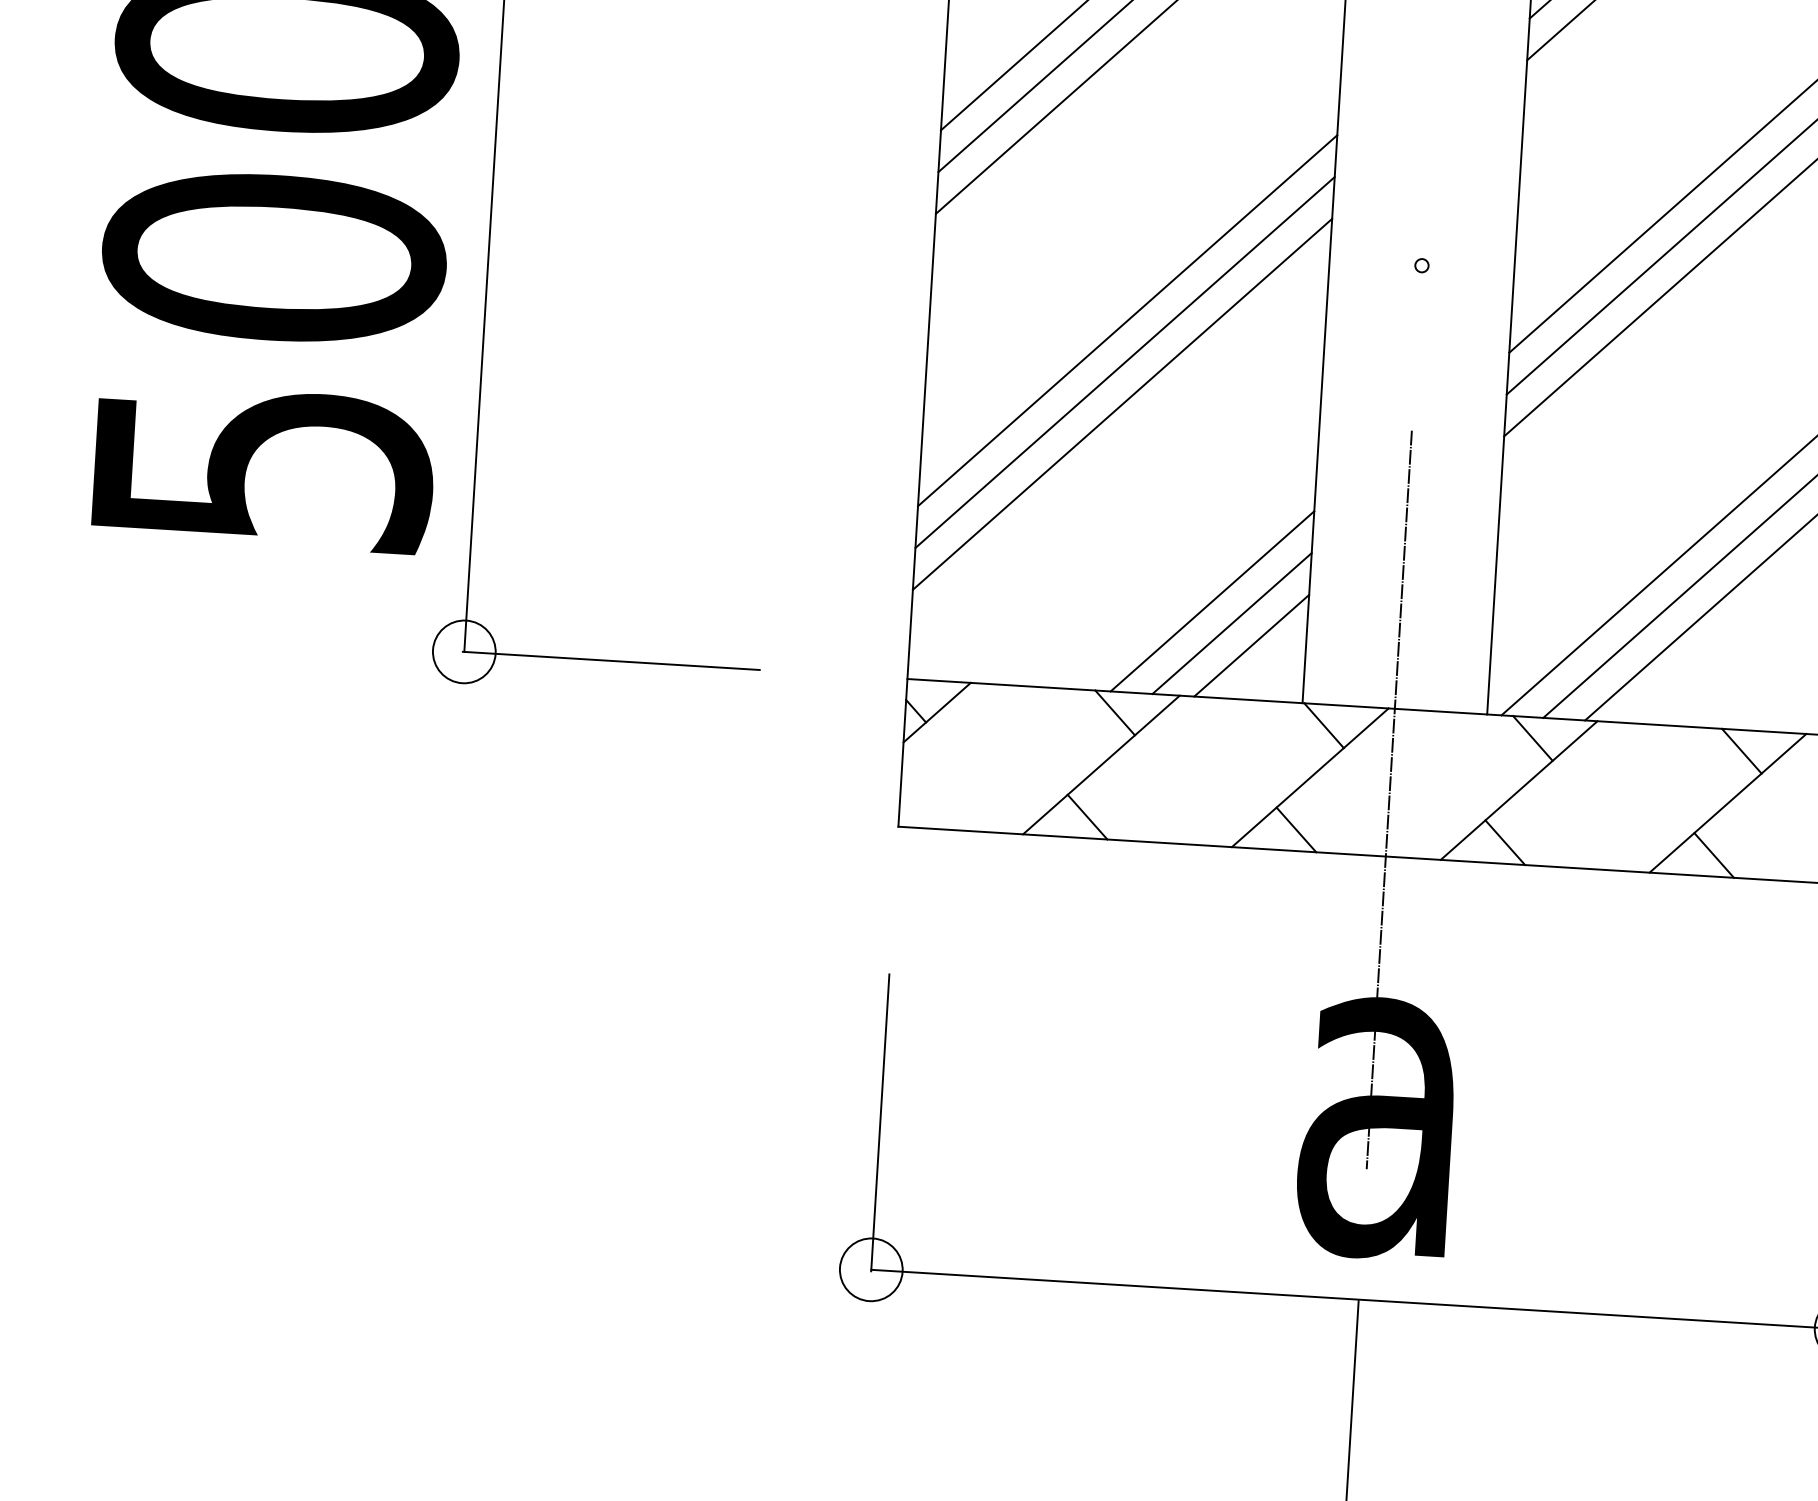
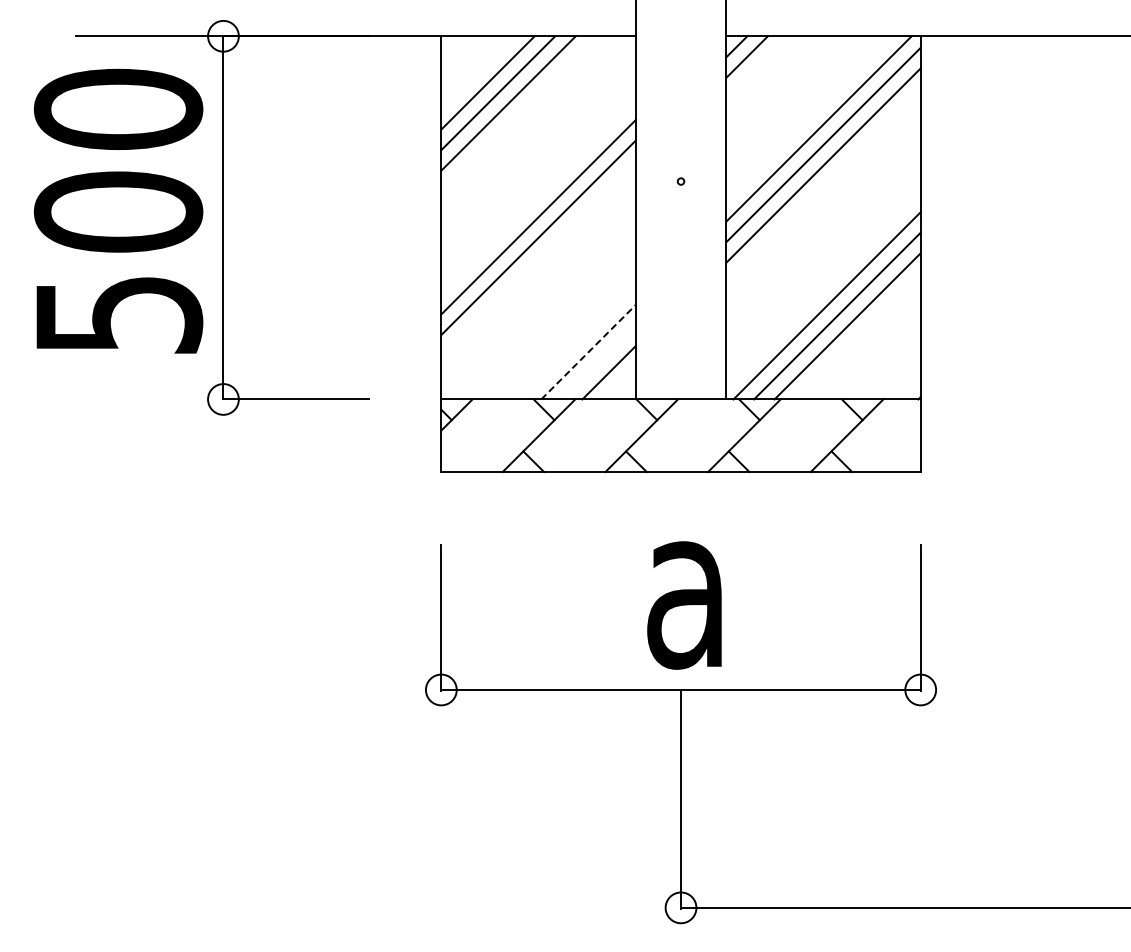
line: (1122, 404) -> (538, 258), removed
line: (1212, 601) -> (588, 352), solid -> dashed
line: (1231, 623) -> (598, 362), removed
line: (1390, 798) -> (681, 443), removed

